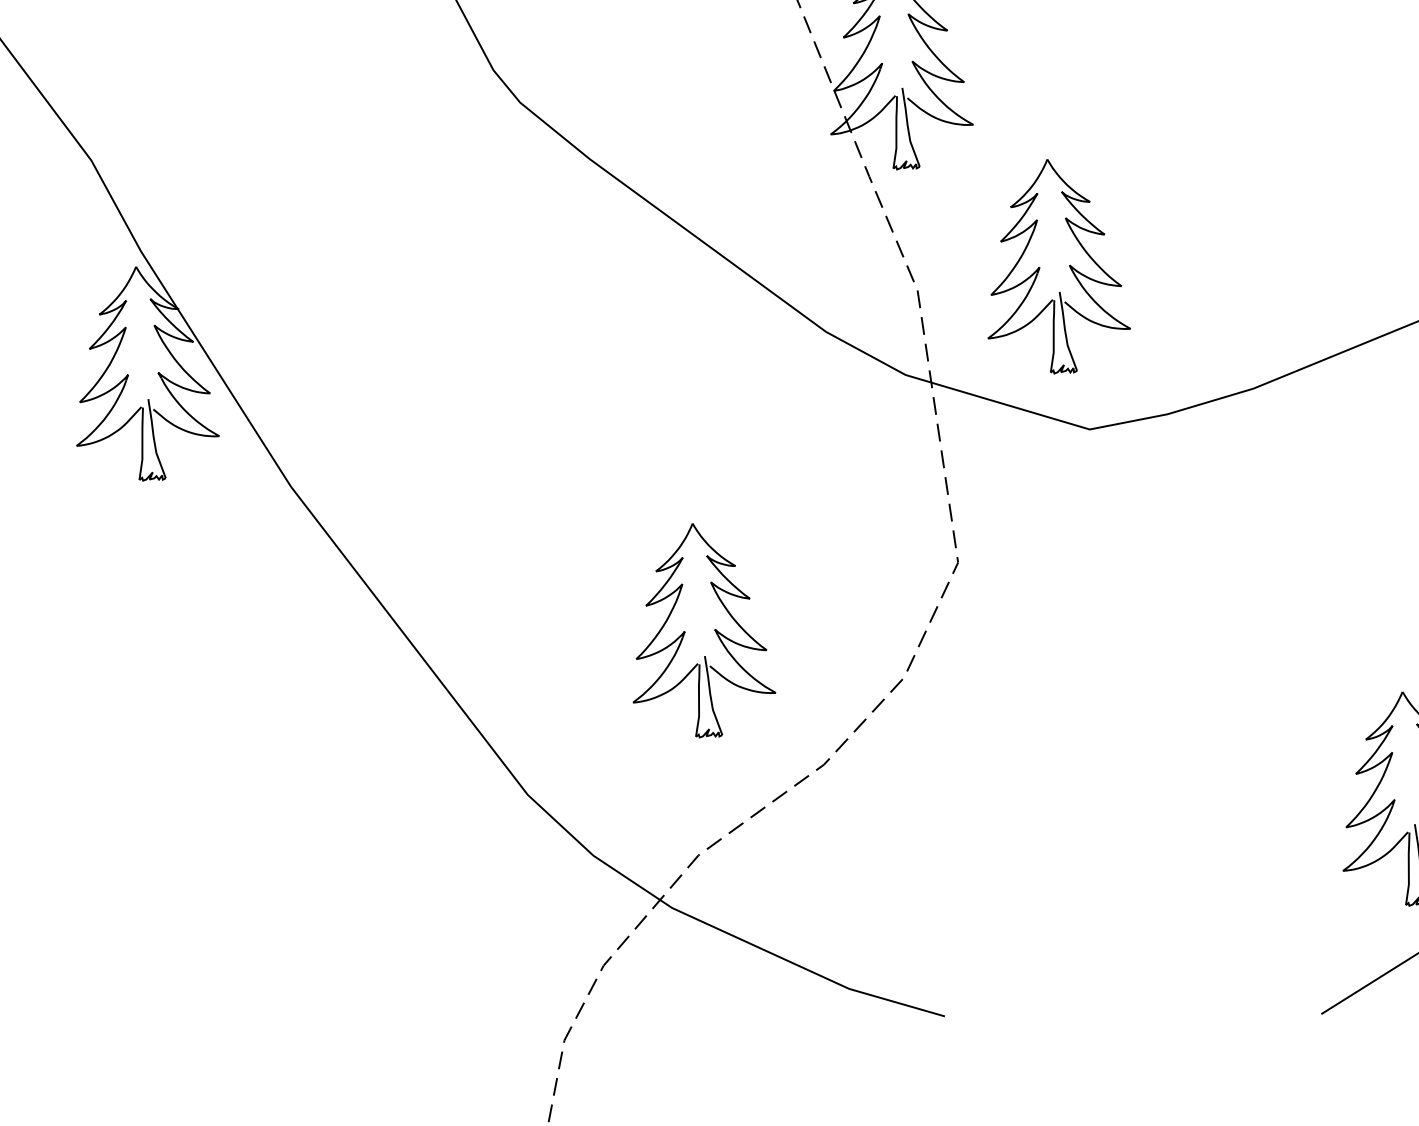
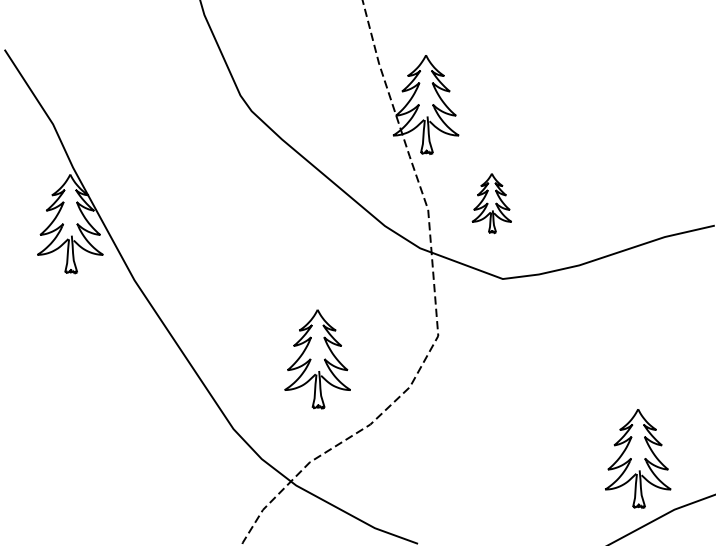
part: (1053, 267) -> (491, 203), size x0.6

